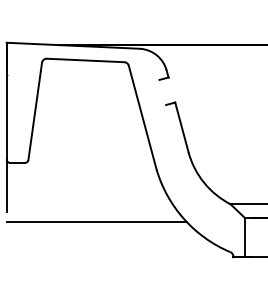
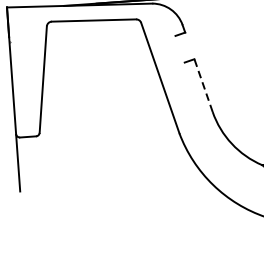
line: (181, 127) -> (203, 85), solid -> dashed
line: (96, 221) -> (118, 194), removed

